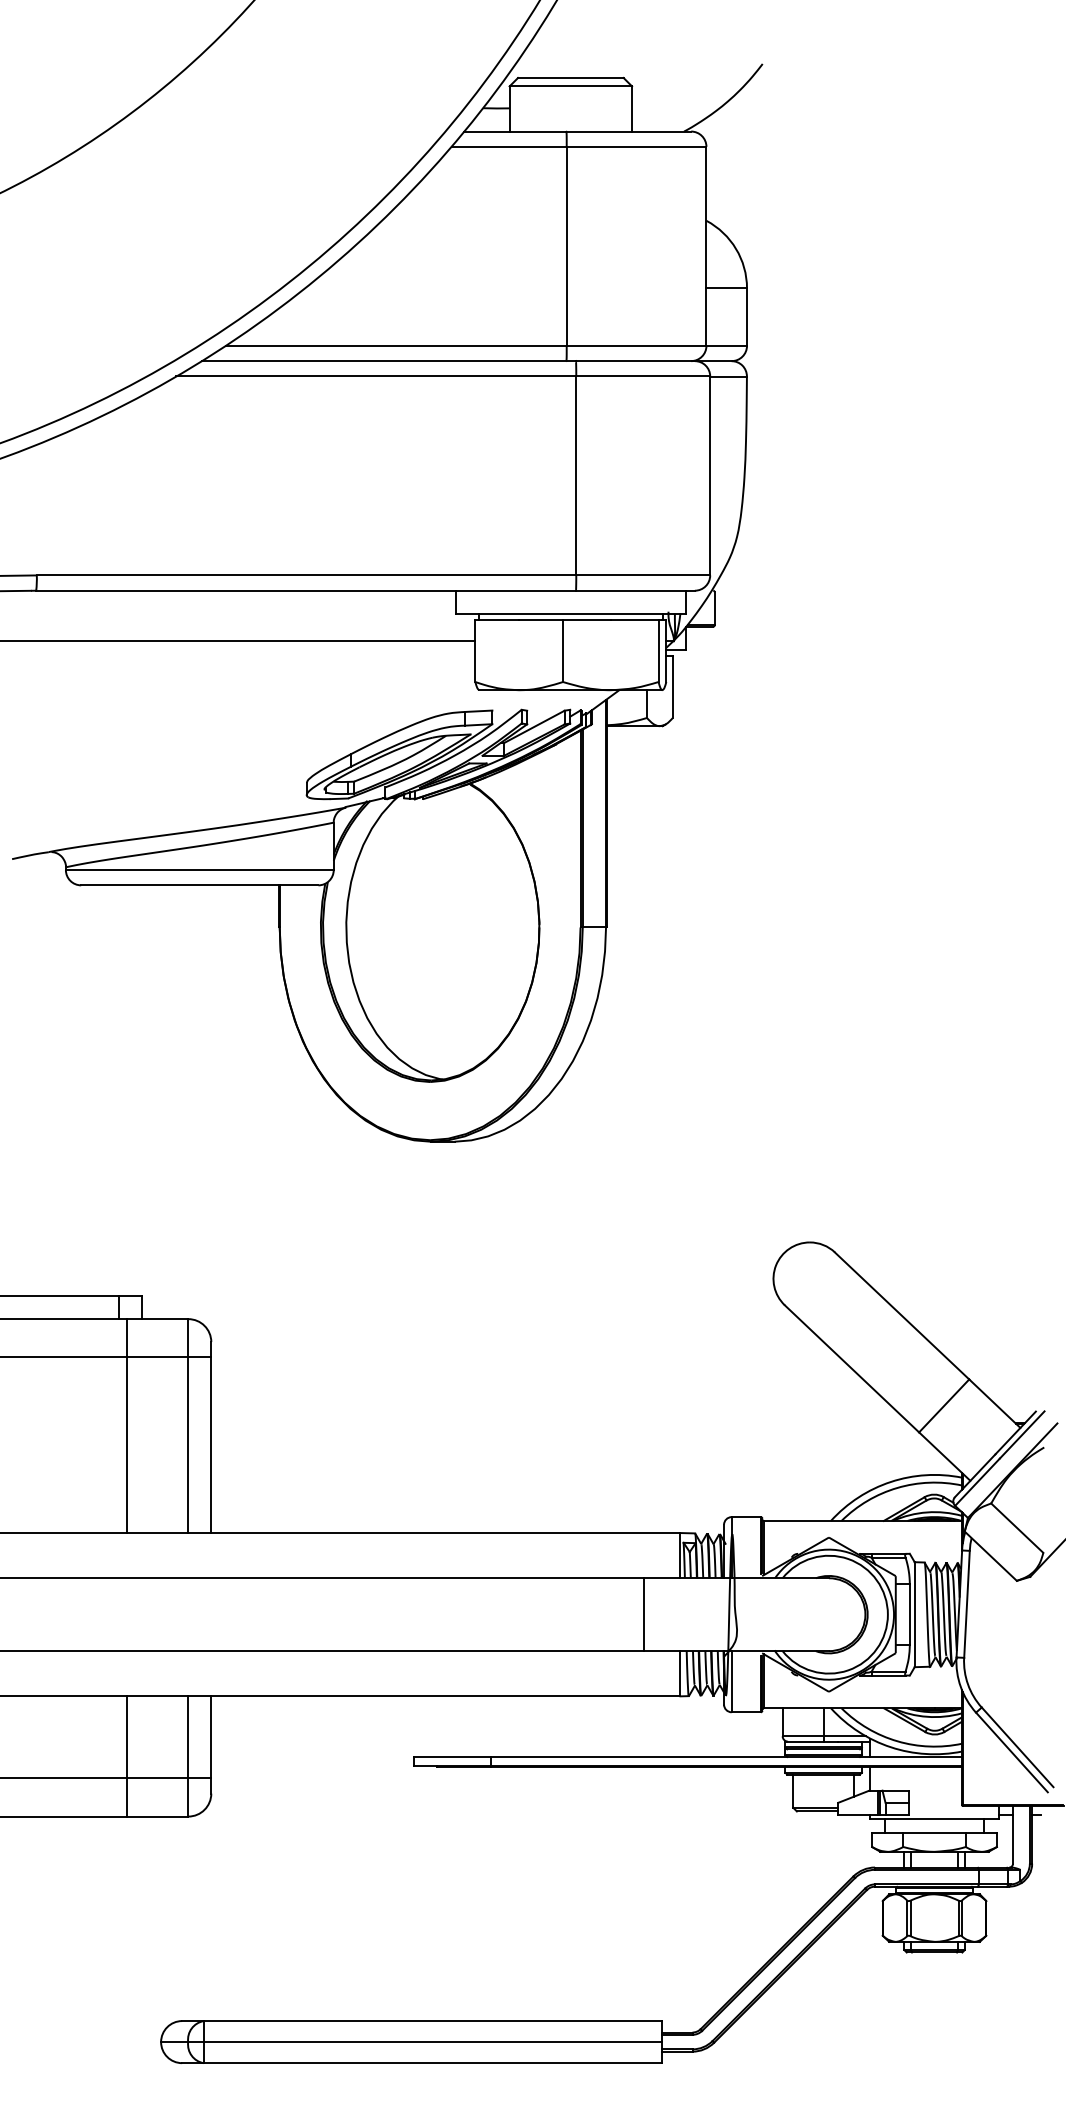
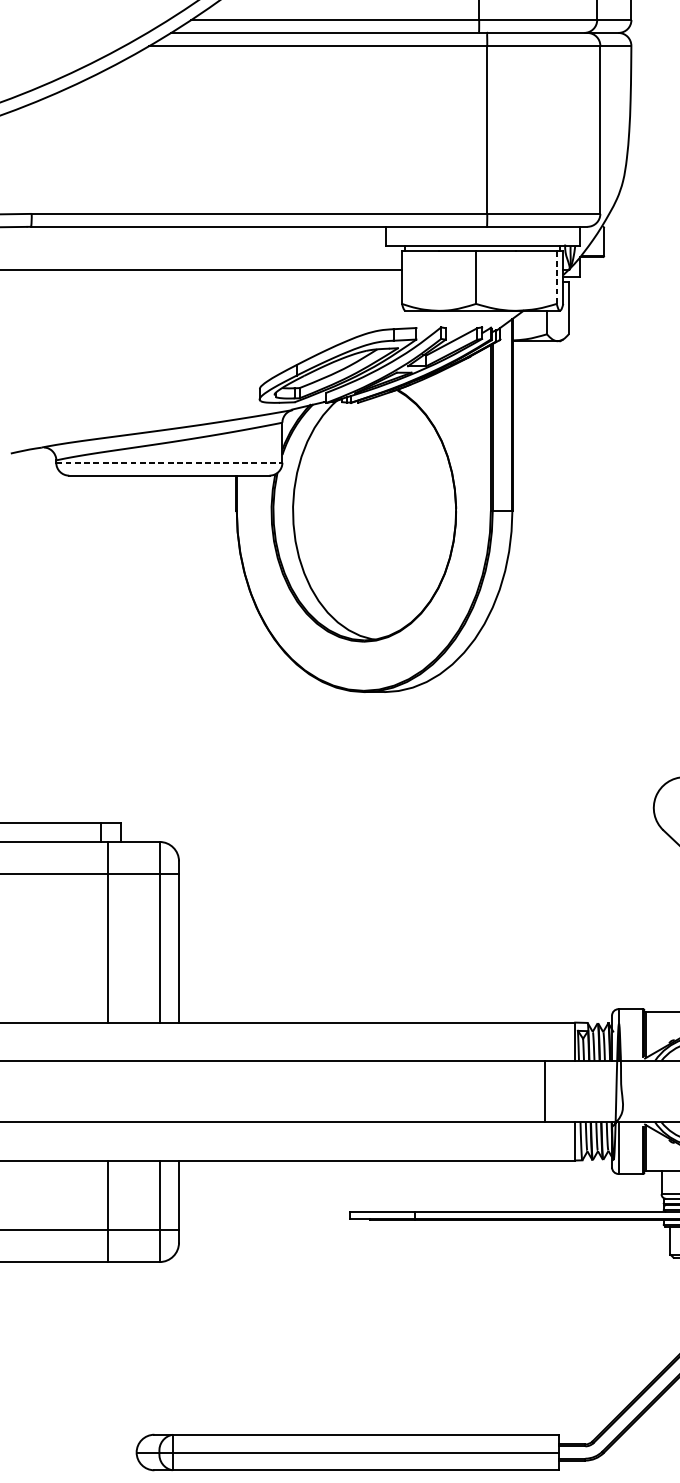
line: (658, 651) -> (556, 278), solid -> dashed
line: (199, 870) -> (169, 463), solid -> dashed

